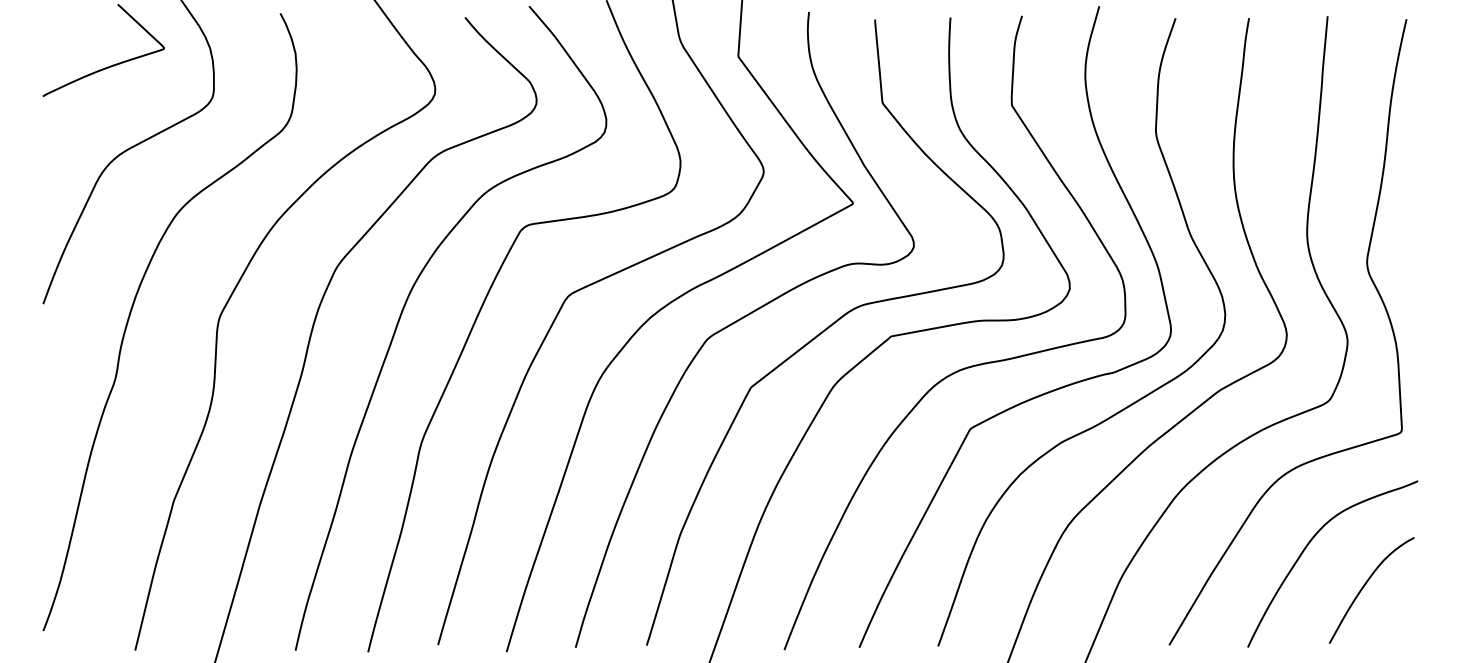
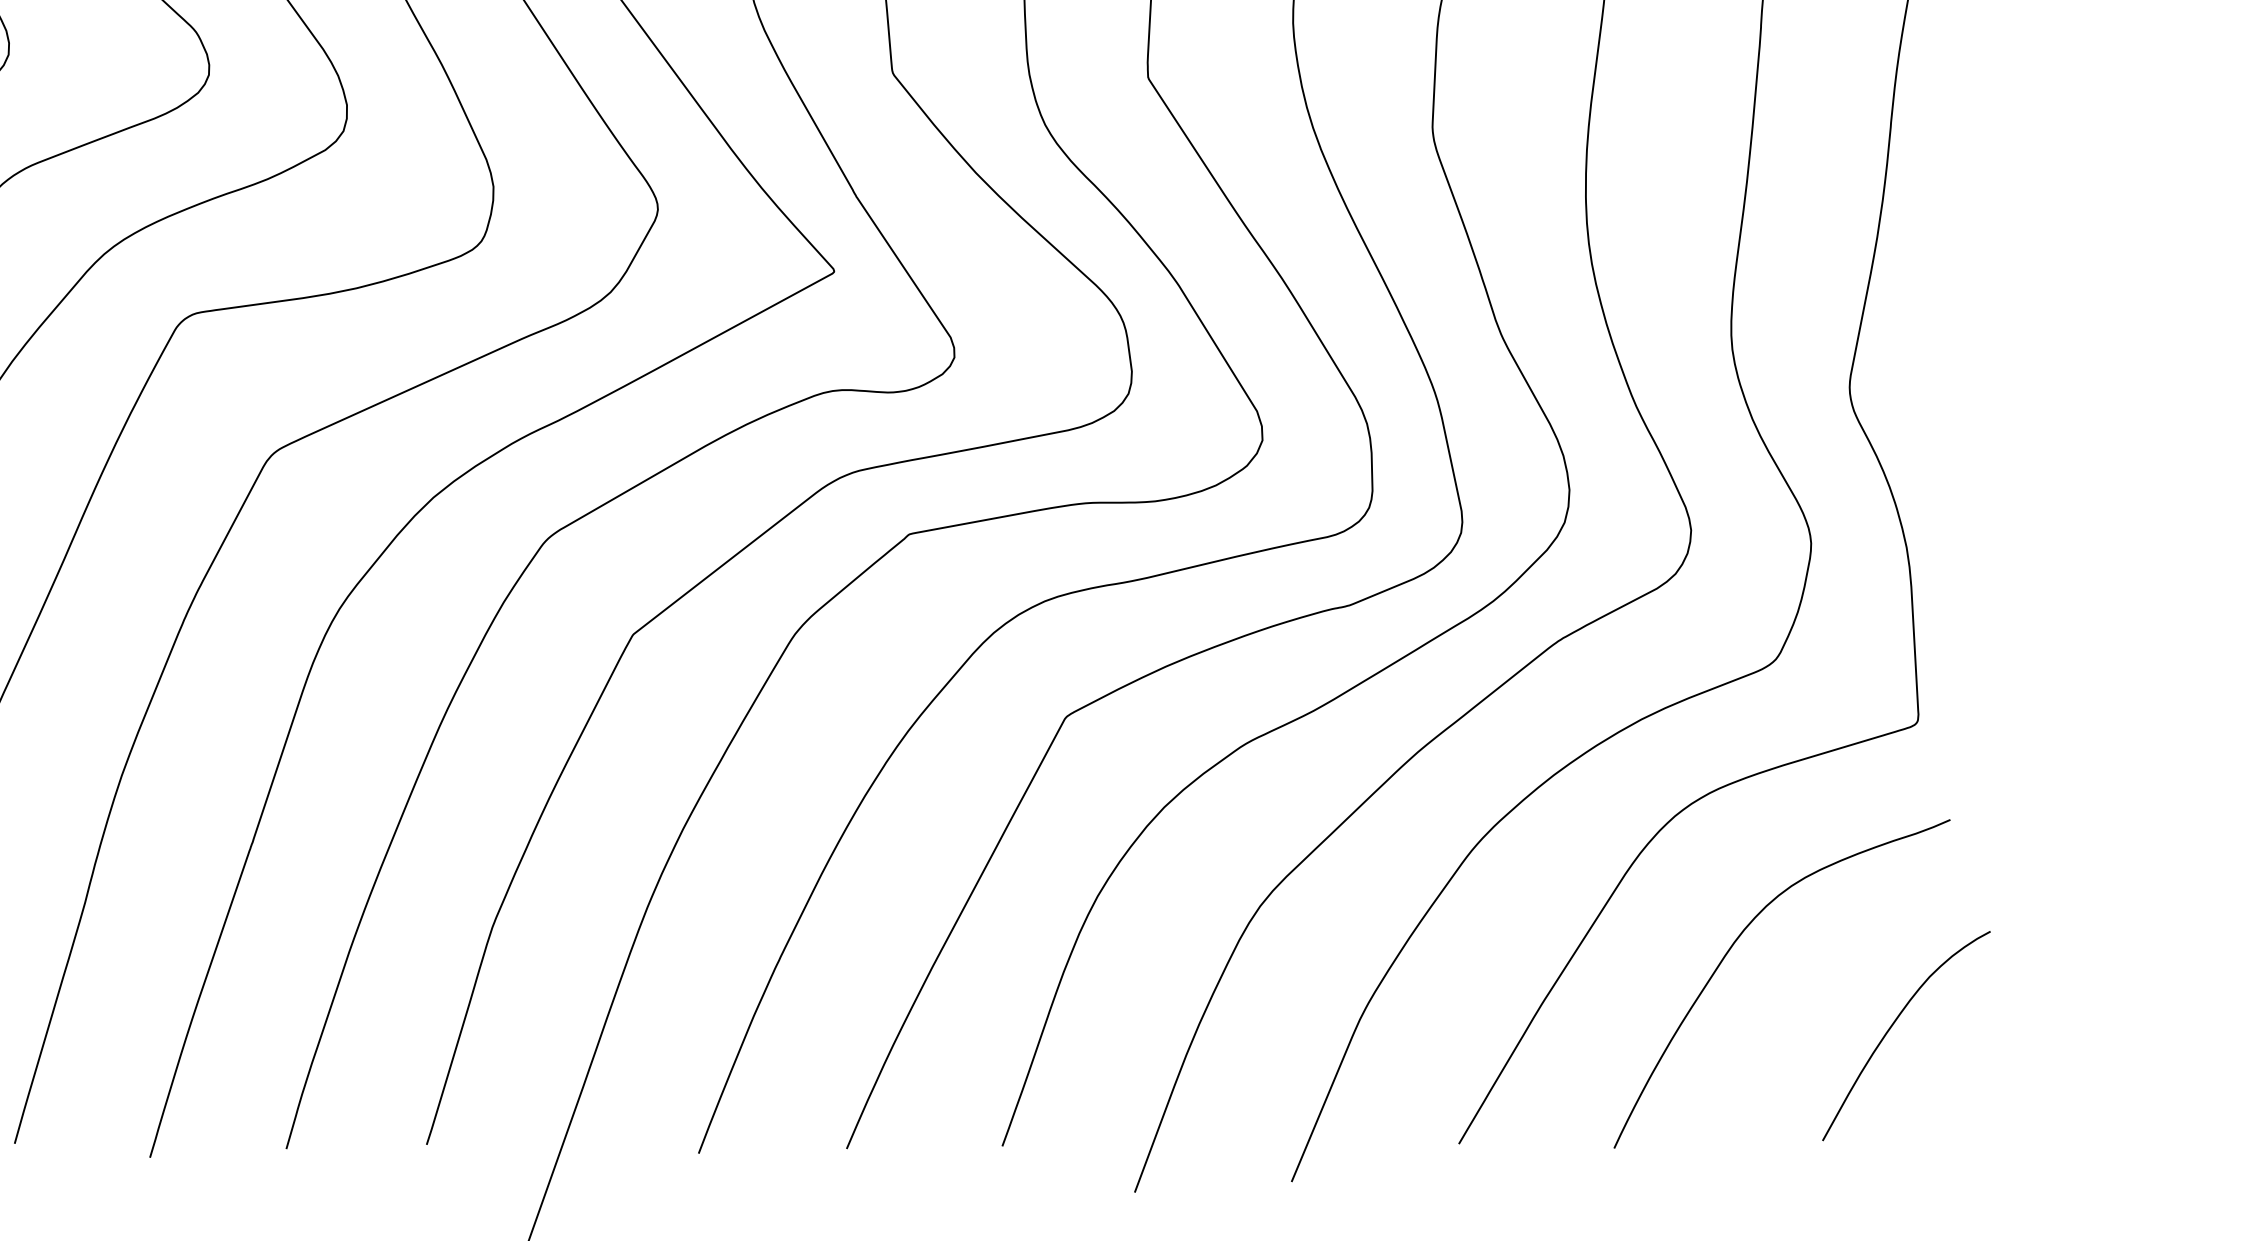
curve: (1364, 587) -> (1891, 1029), moved

